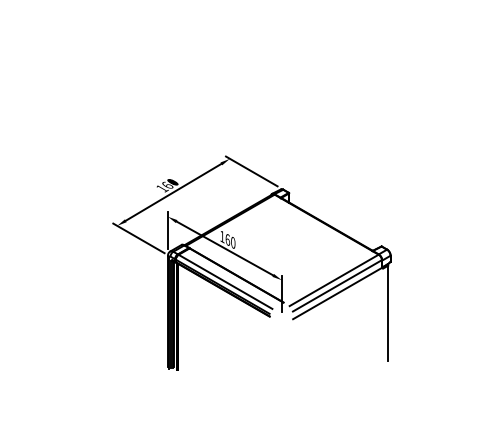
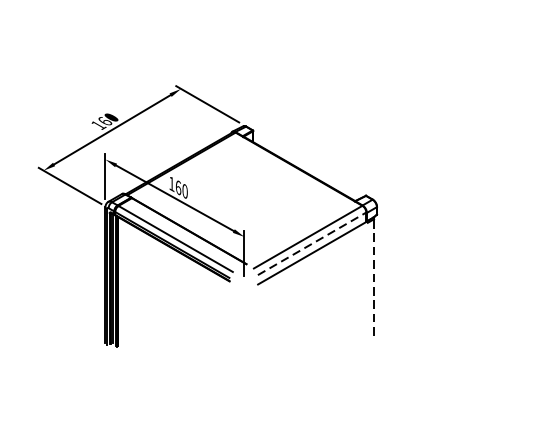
line: (337, 285) -> (312, 243), solid -> dashed
line: (388, 313) -> (374, 277), solid -> dashed

